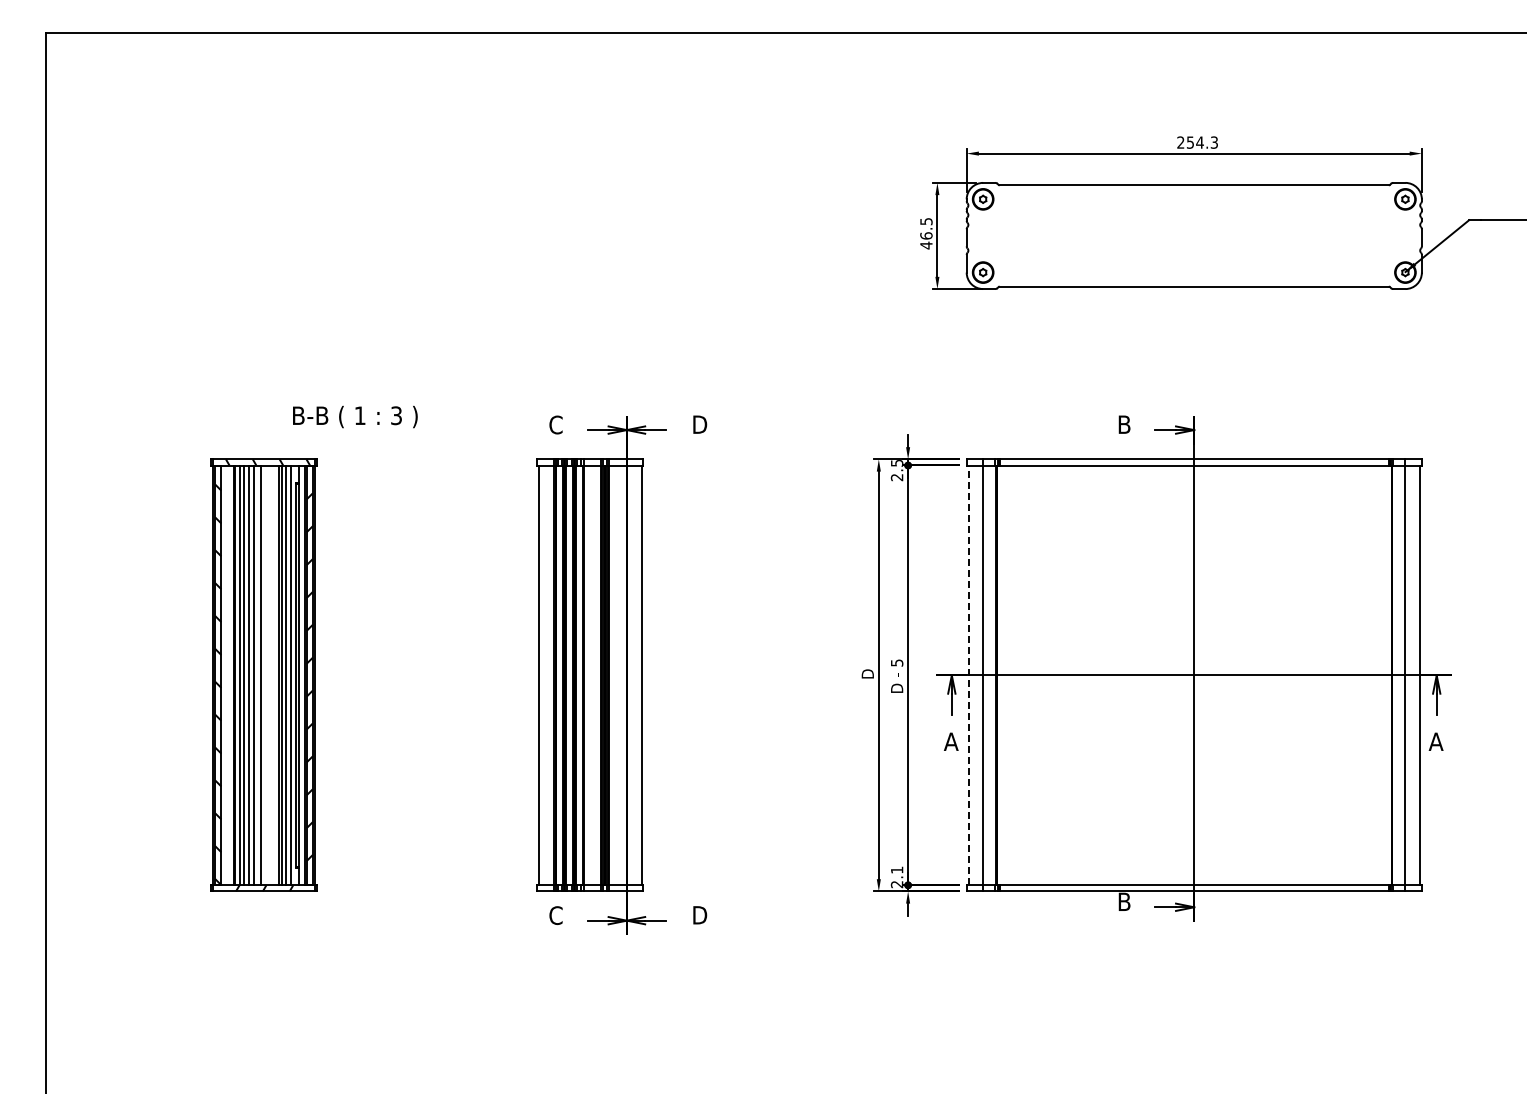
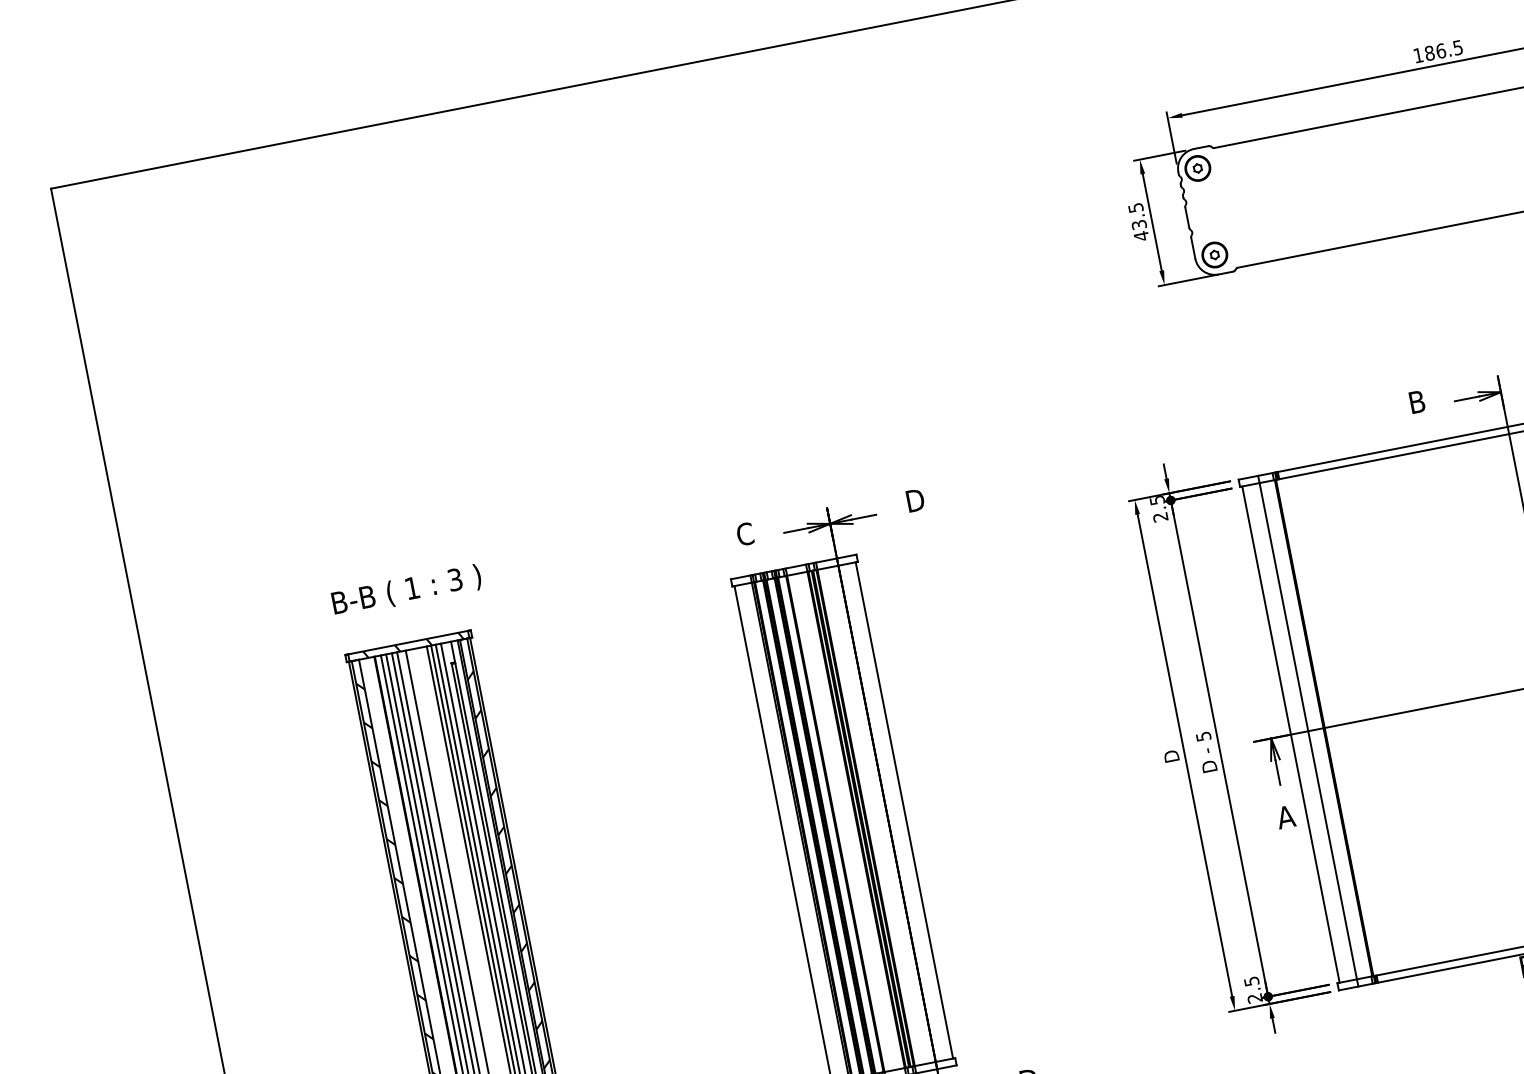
text: (1197, 142) -> (1438, 51), 254.3 -> 186.5
text: (926, 235) -> (1139, 224), 46.5 -> 43.5
text: (355, 416) -> (406, 590), moved
line: (968, 675) -> (1290, 734), dashed -> solid
text: (897, 869) -> (1251, 980), 2.1 -> 2.5

